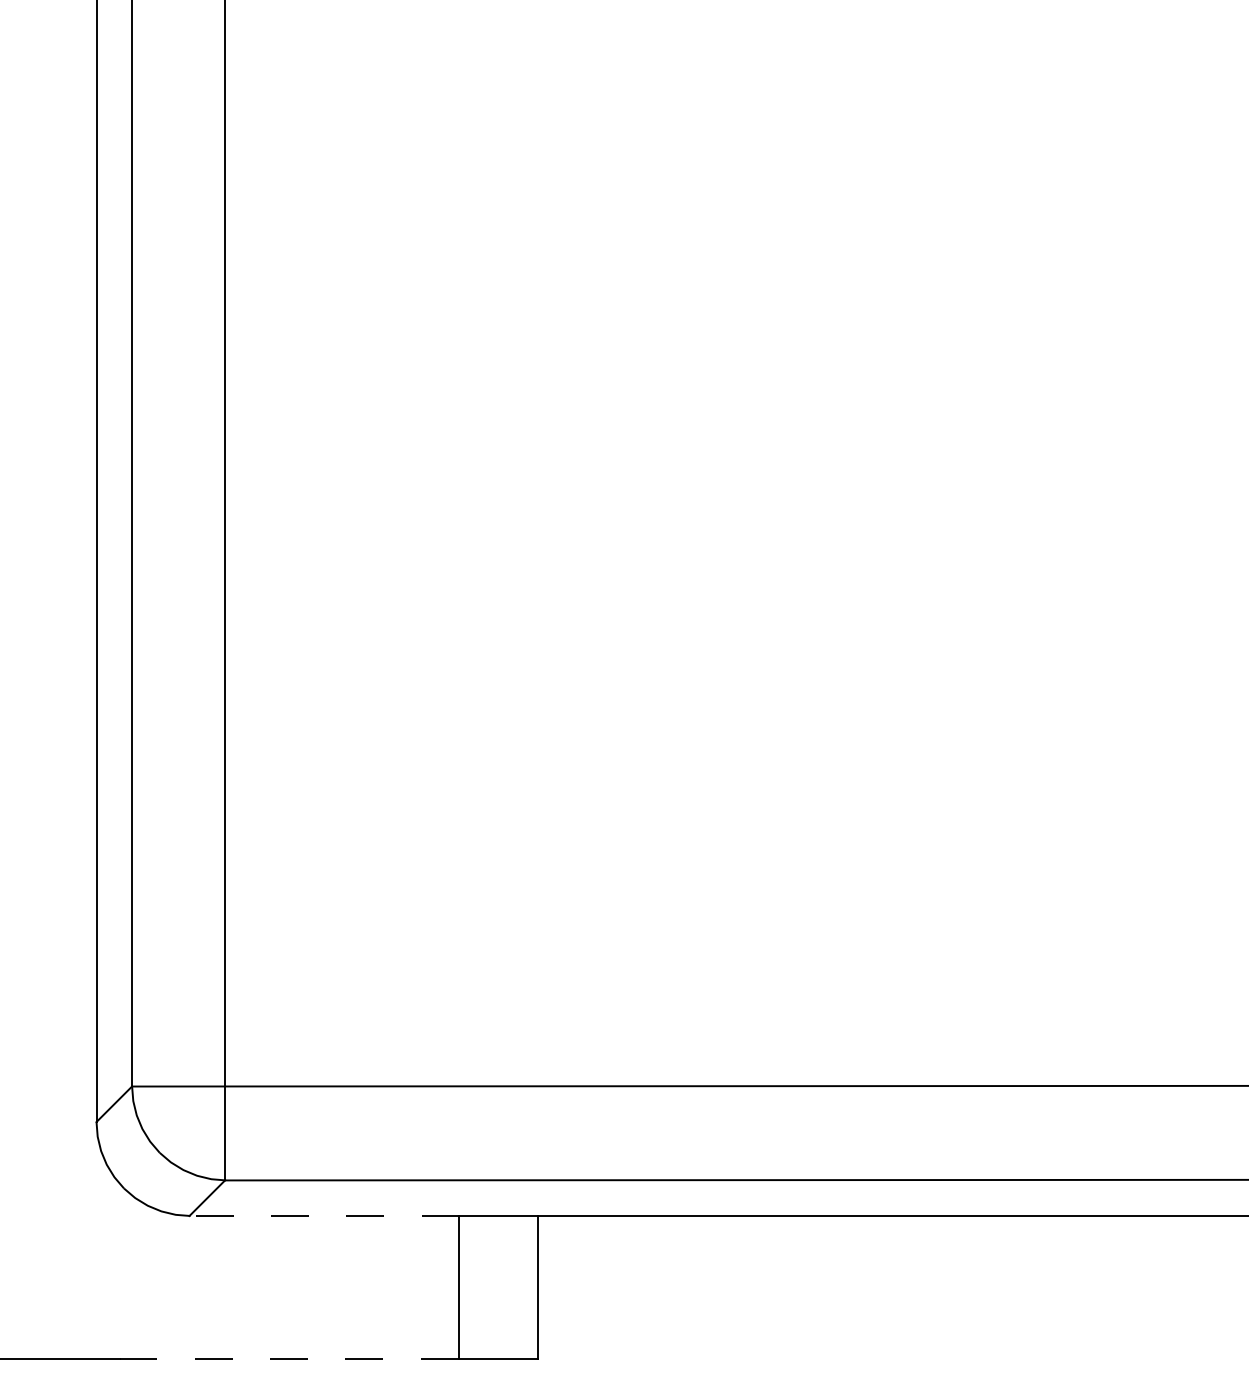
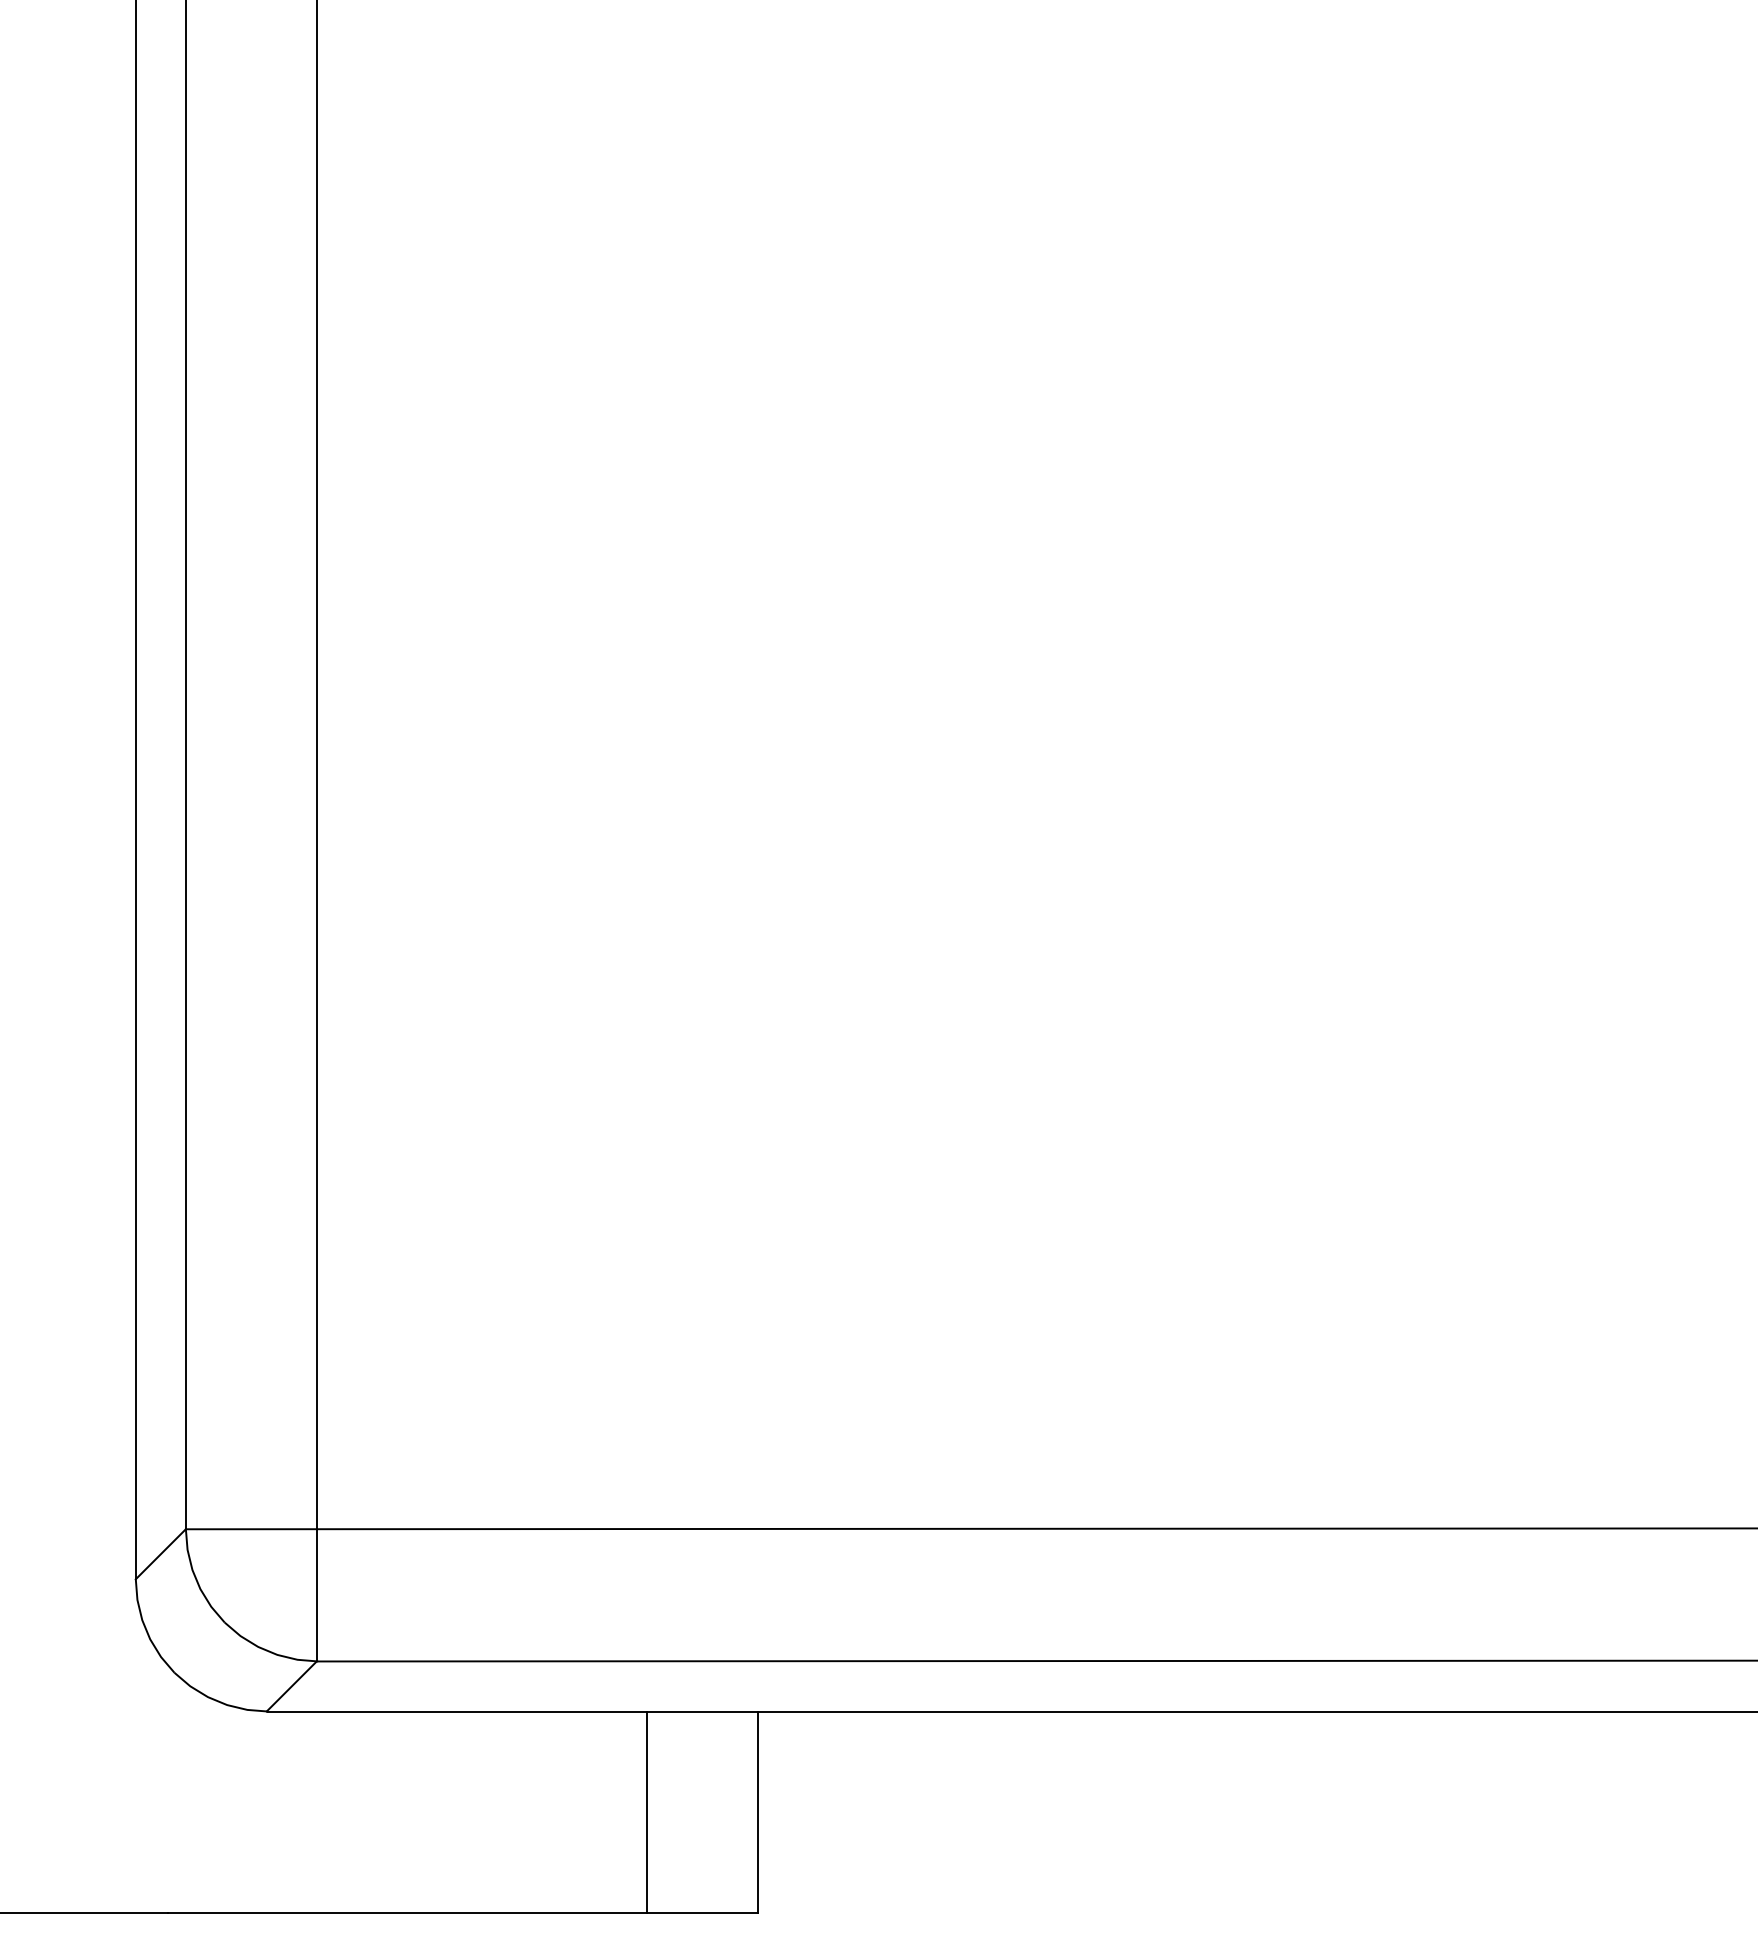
line: (324, 1215) -> (456, 1711), dashed -> solid
line: (289, 1359) -> (407, 1913), dashed -> solid

